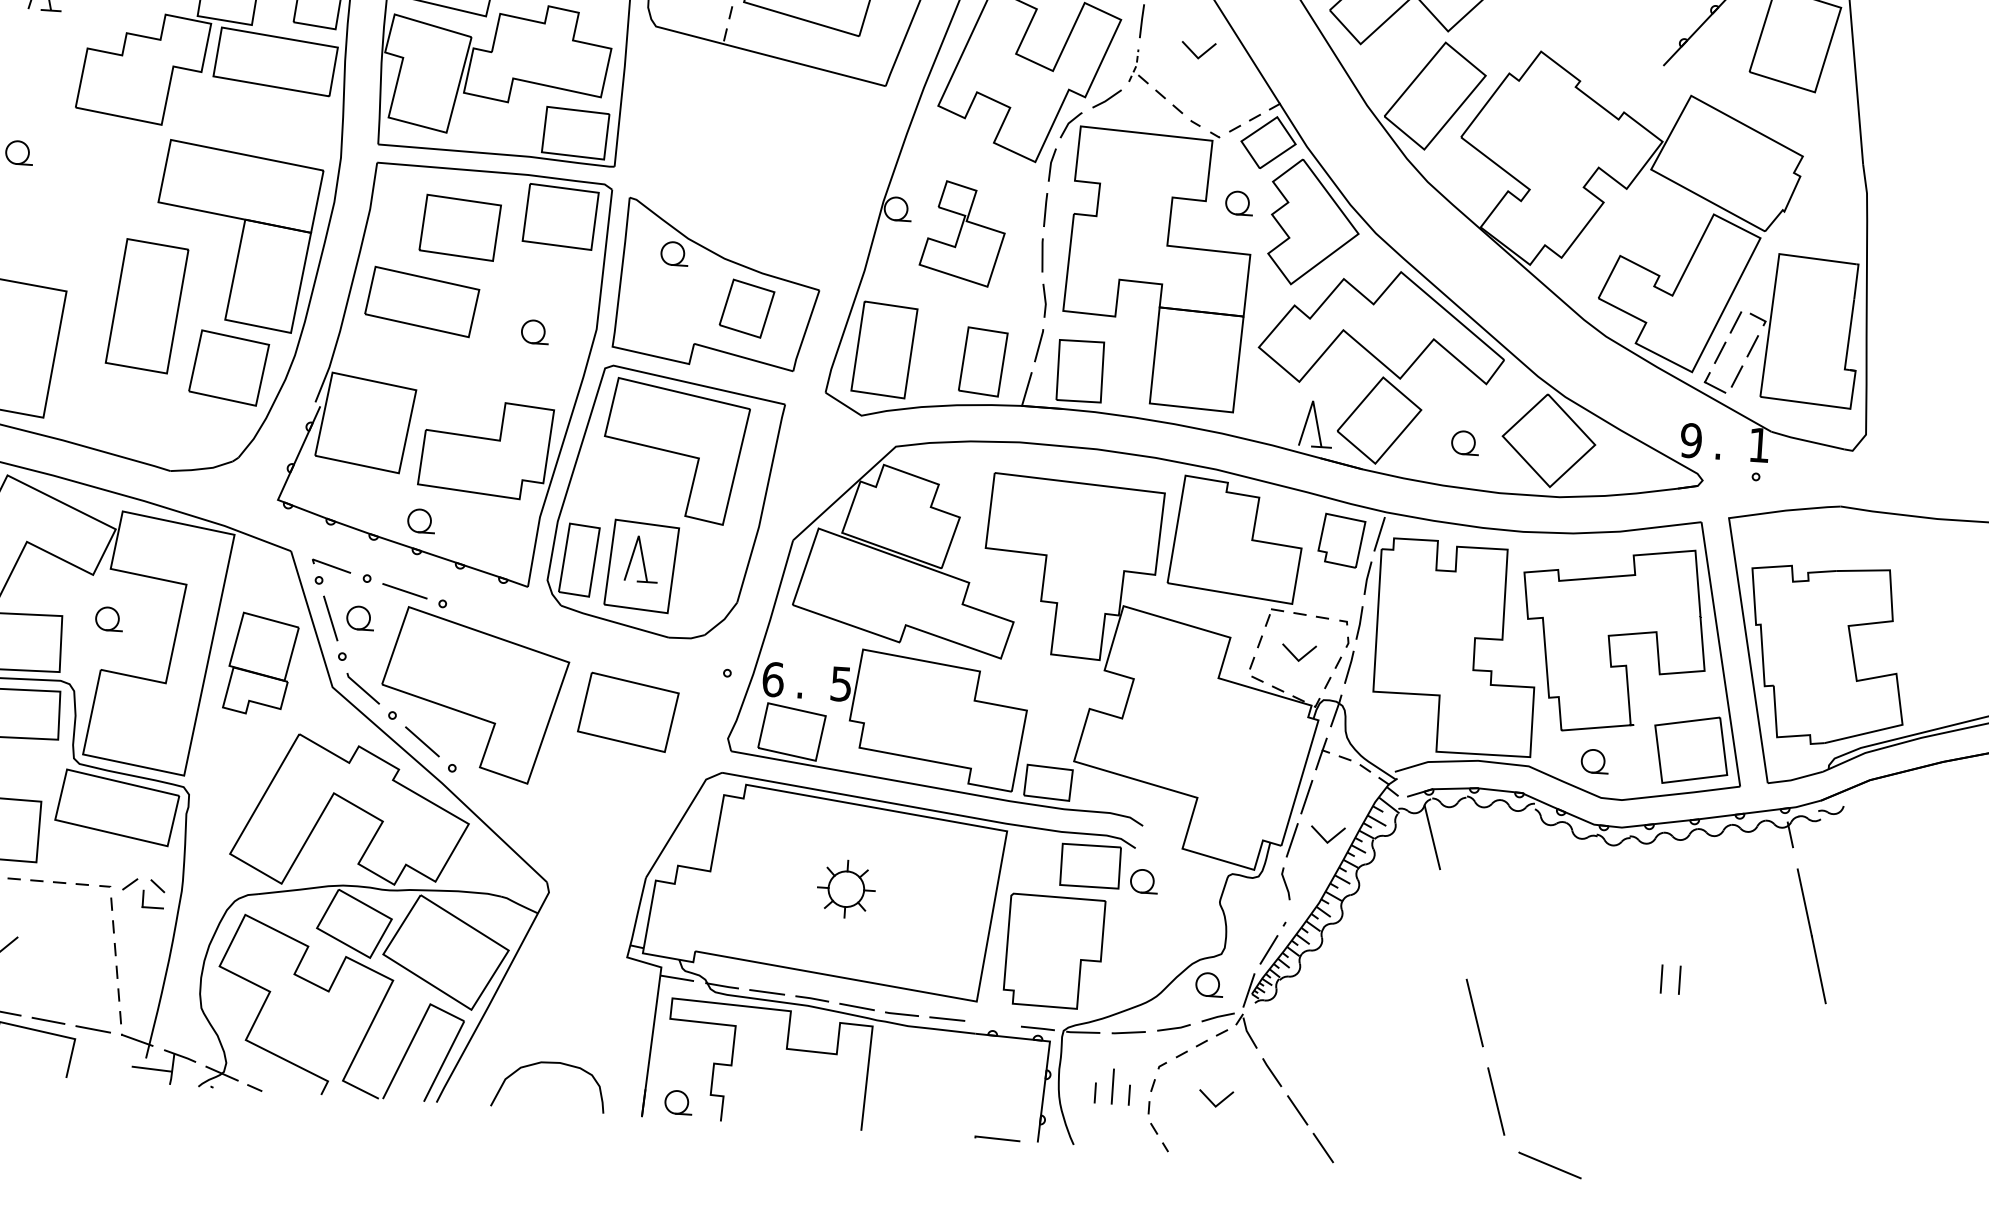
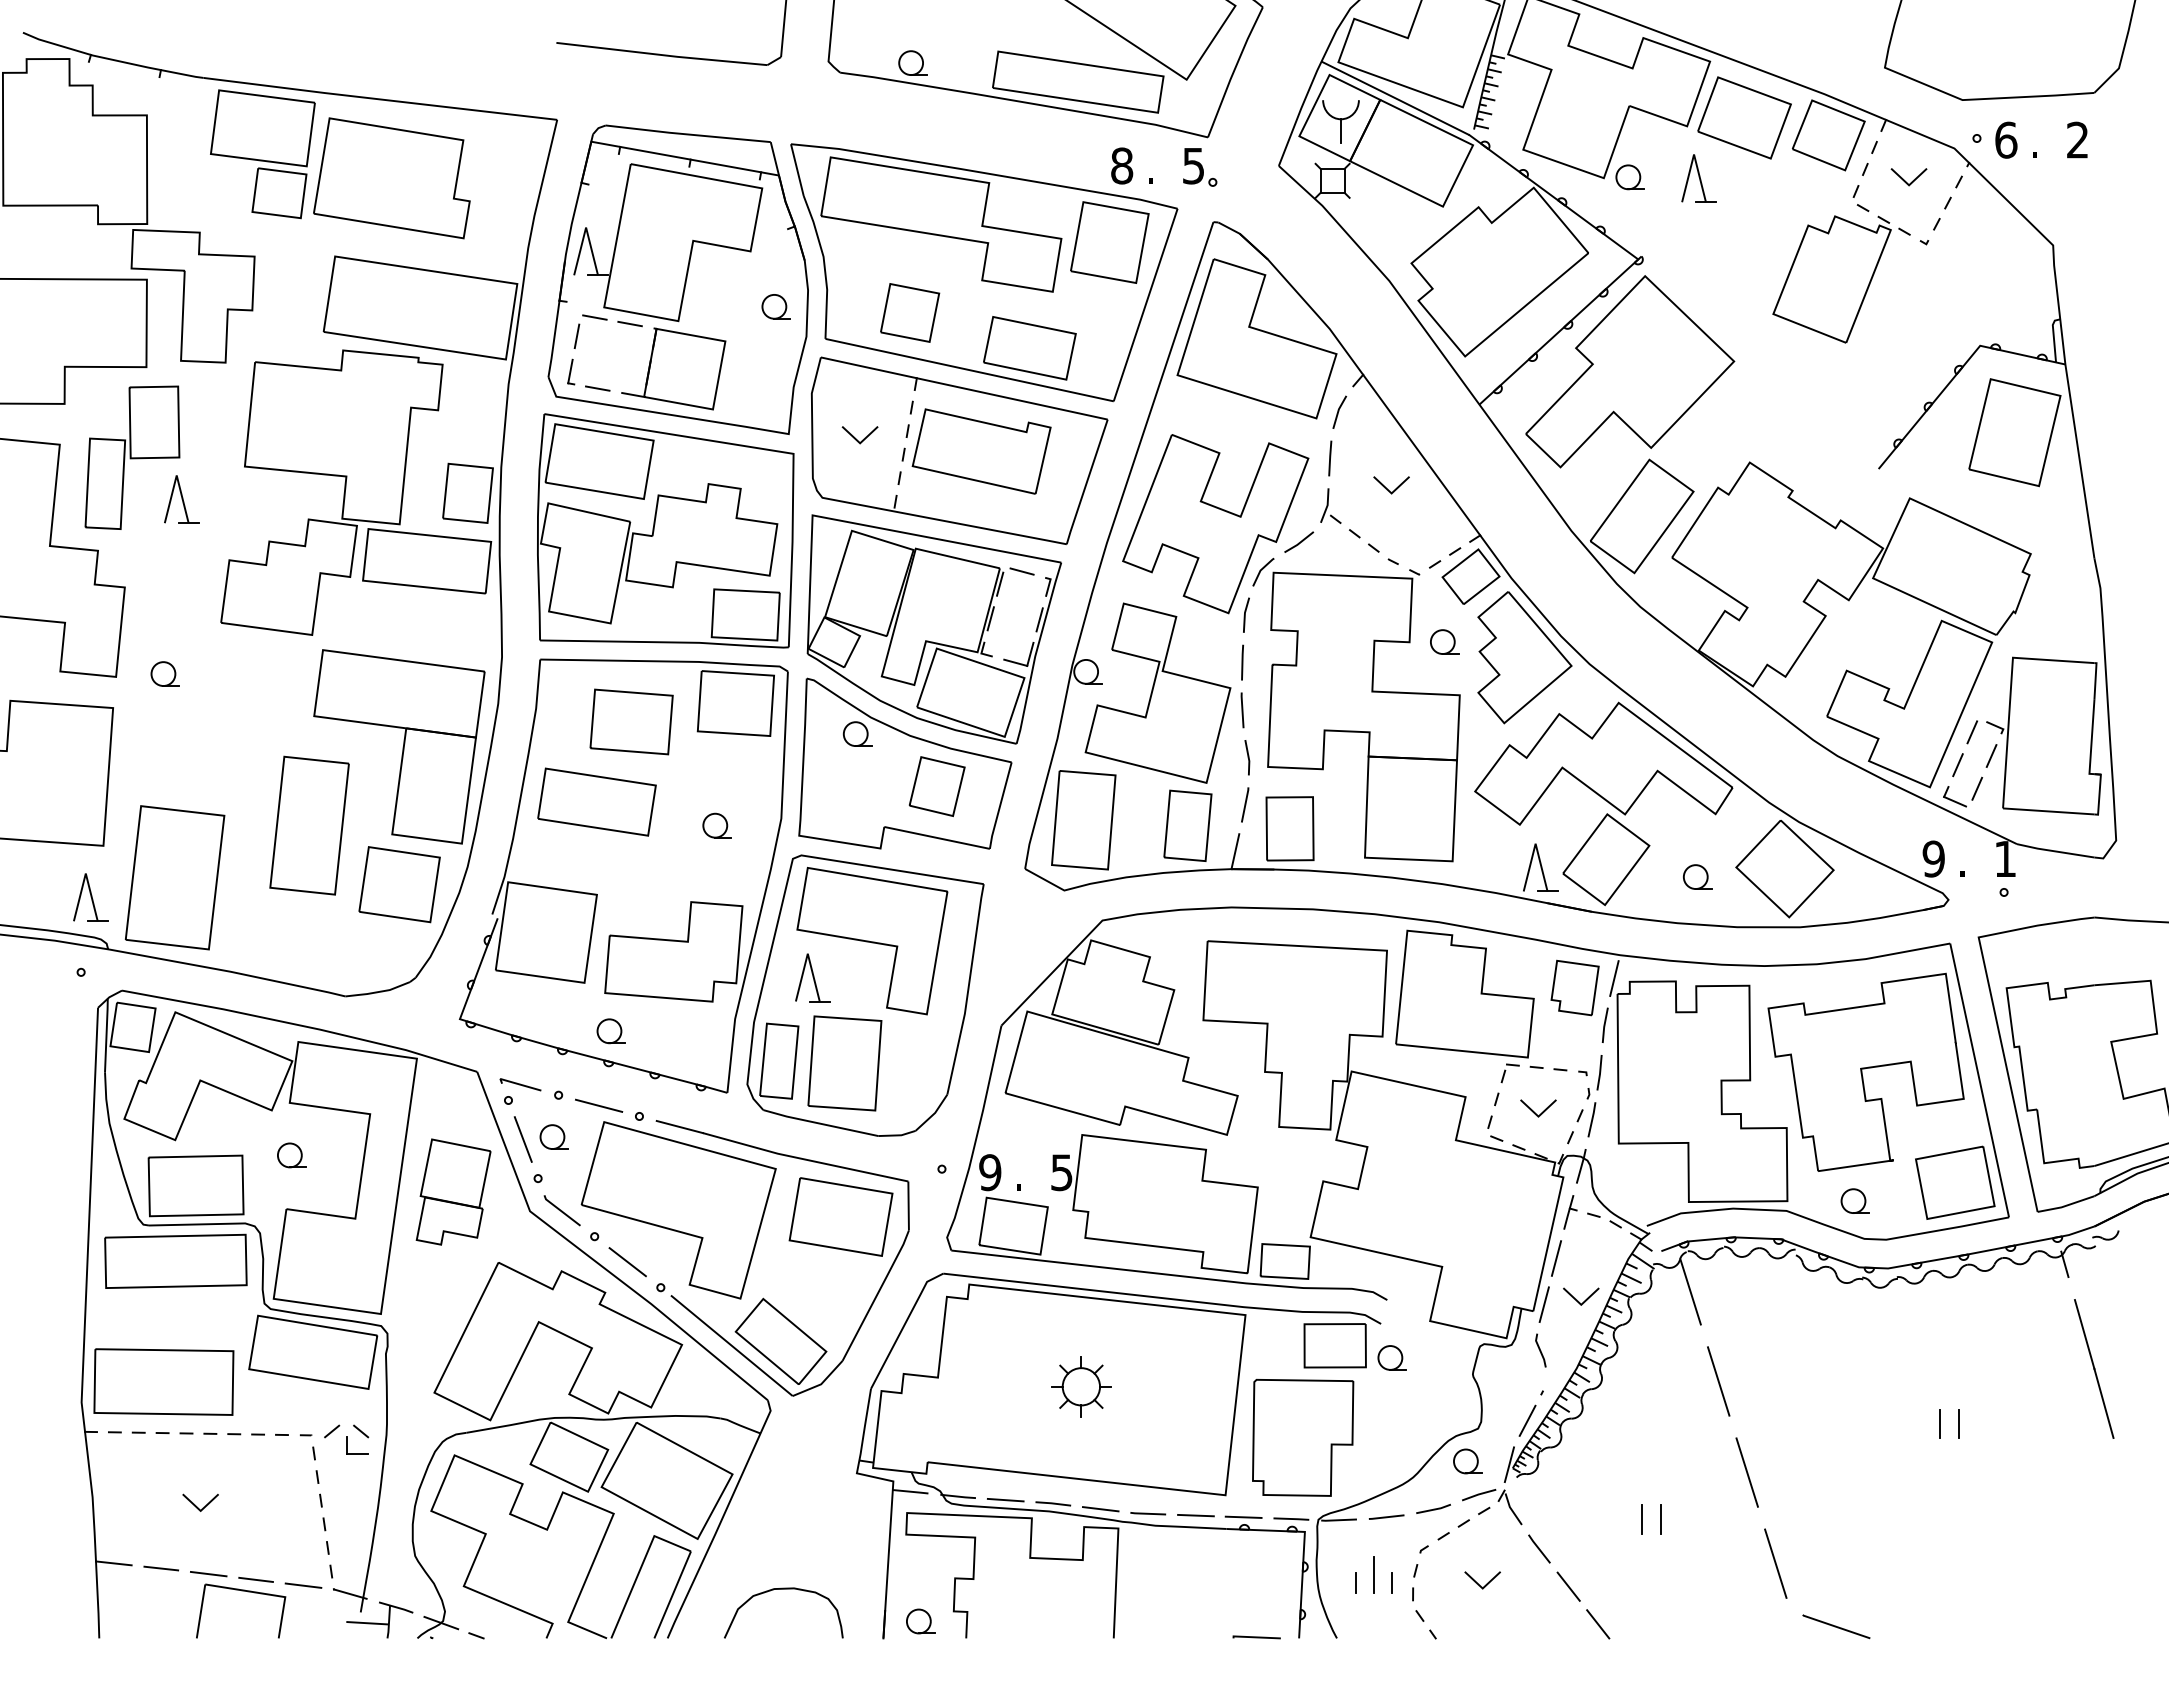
line: (1136, 65) -> (1327, 505), dashed -> solid
part: (753, 158) -> (933, 629), added
part: (962, 233) -> (1157, 692), size x1.67
part: (641, 558) -> (812, 977), moved
text: (773, 679) -> (990, 1172), 6 -> 9
part: (549, 784) -> (763, 1297), added
line: (1453, 924) -> (1718, 1381), added
line: (992, 1022) -> (1243, 1516), added
line: (1372, 1051) -> (1642, 1519), added
line: (1390, 1052) -> (1661, 1519), added

